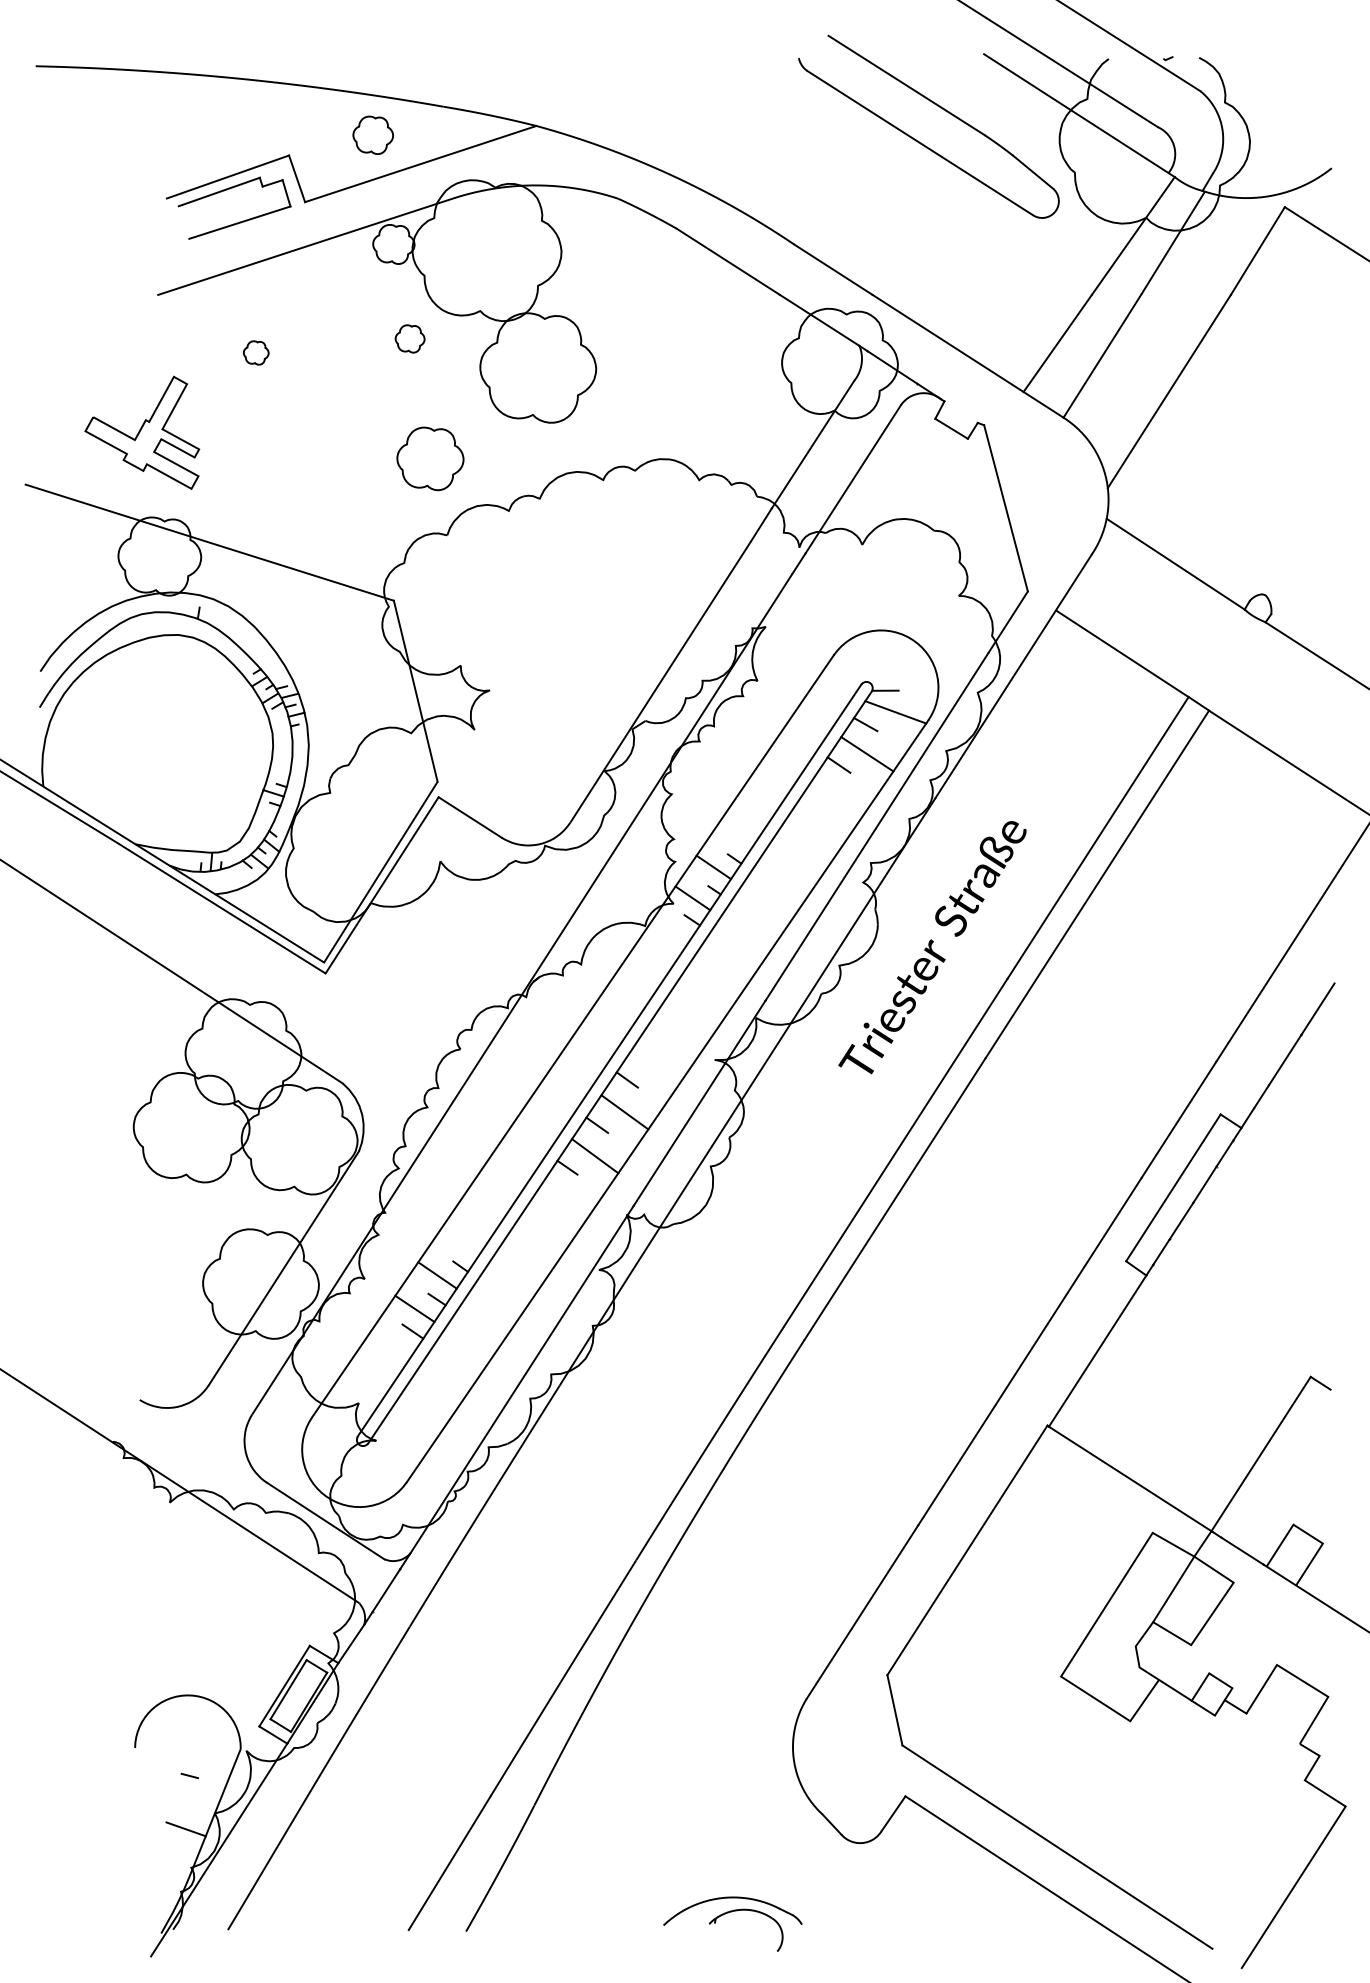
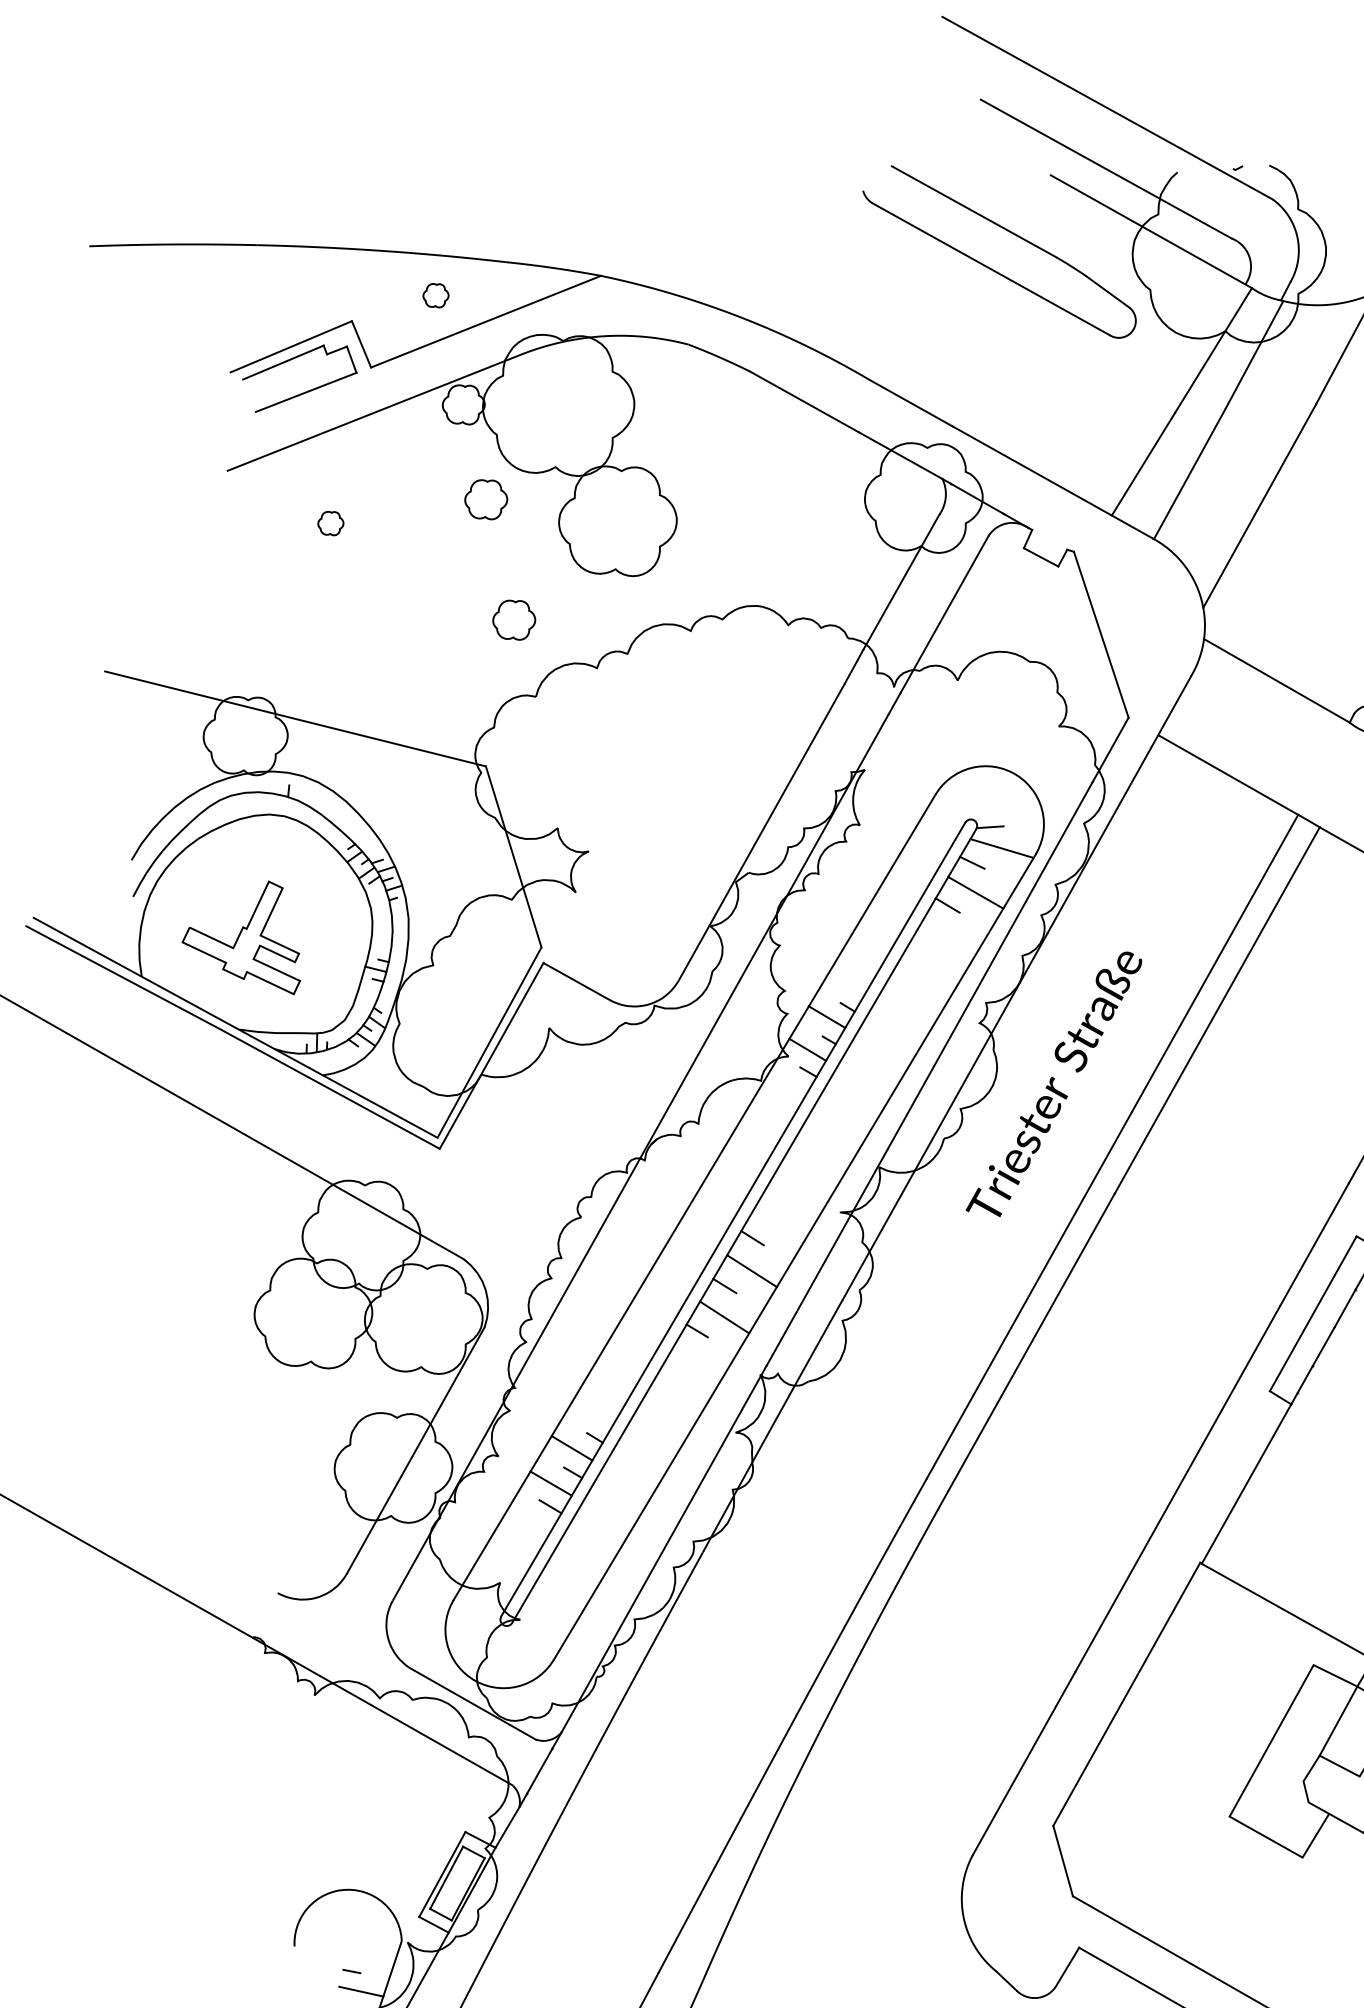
part: (372, 135) -> (435, 295), size x0.62
part: (409, 338) -> (485, 499), size x1.43
part: (142, 432) -> (240, 940), moved
part: (430, 458) -> (514, 619), size x0.62
line: (197, 1796) -> (360, 1991), added

